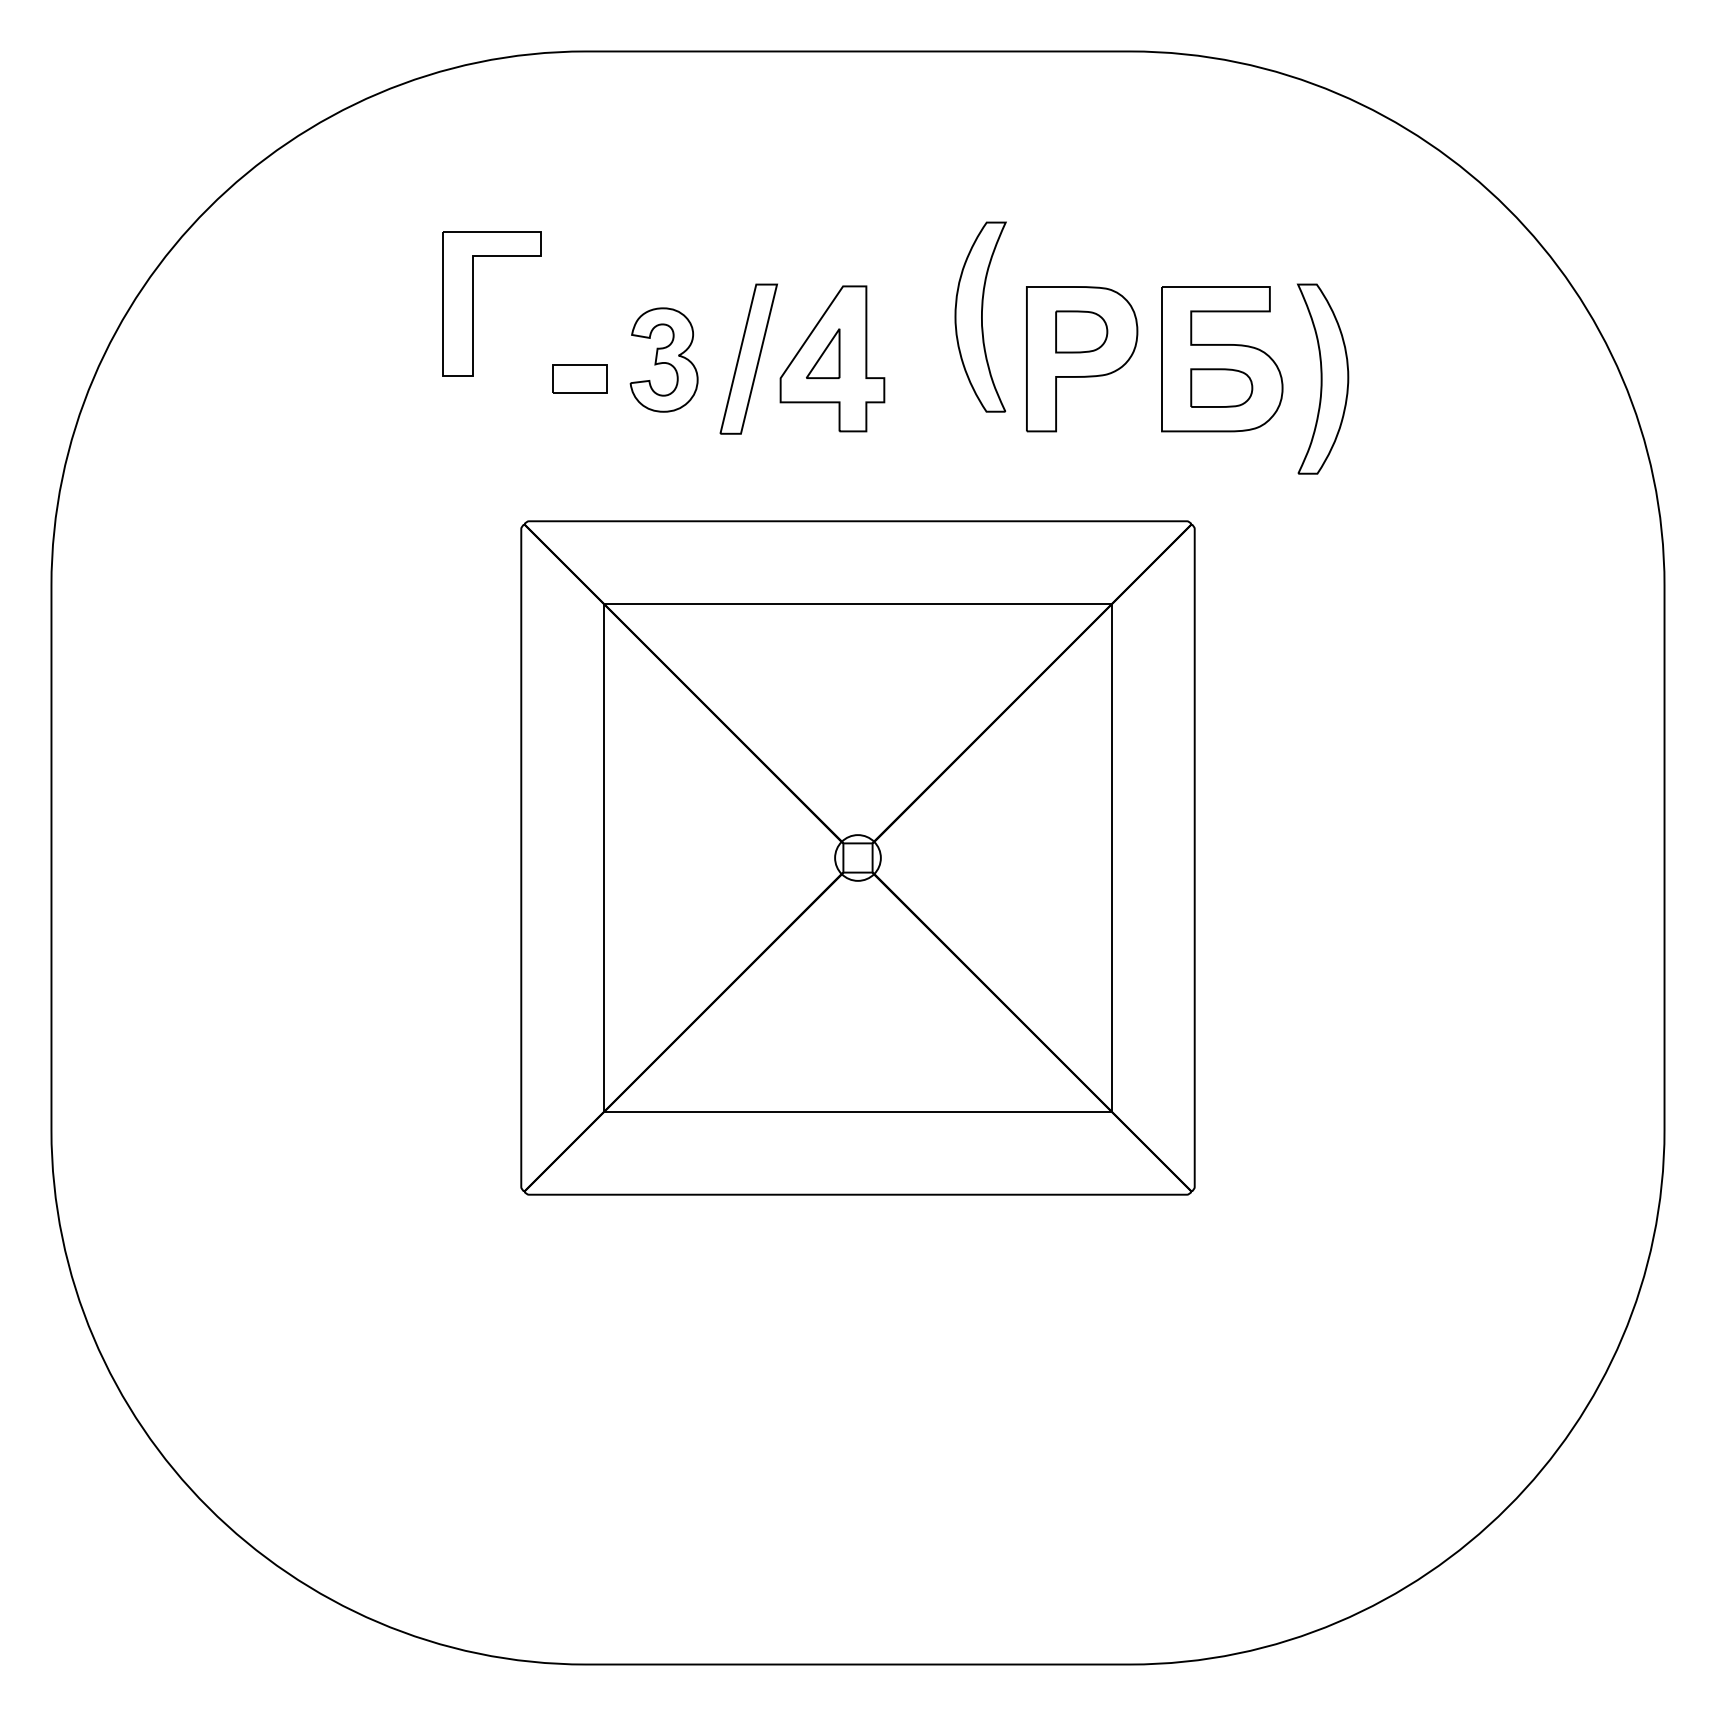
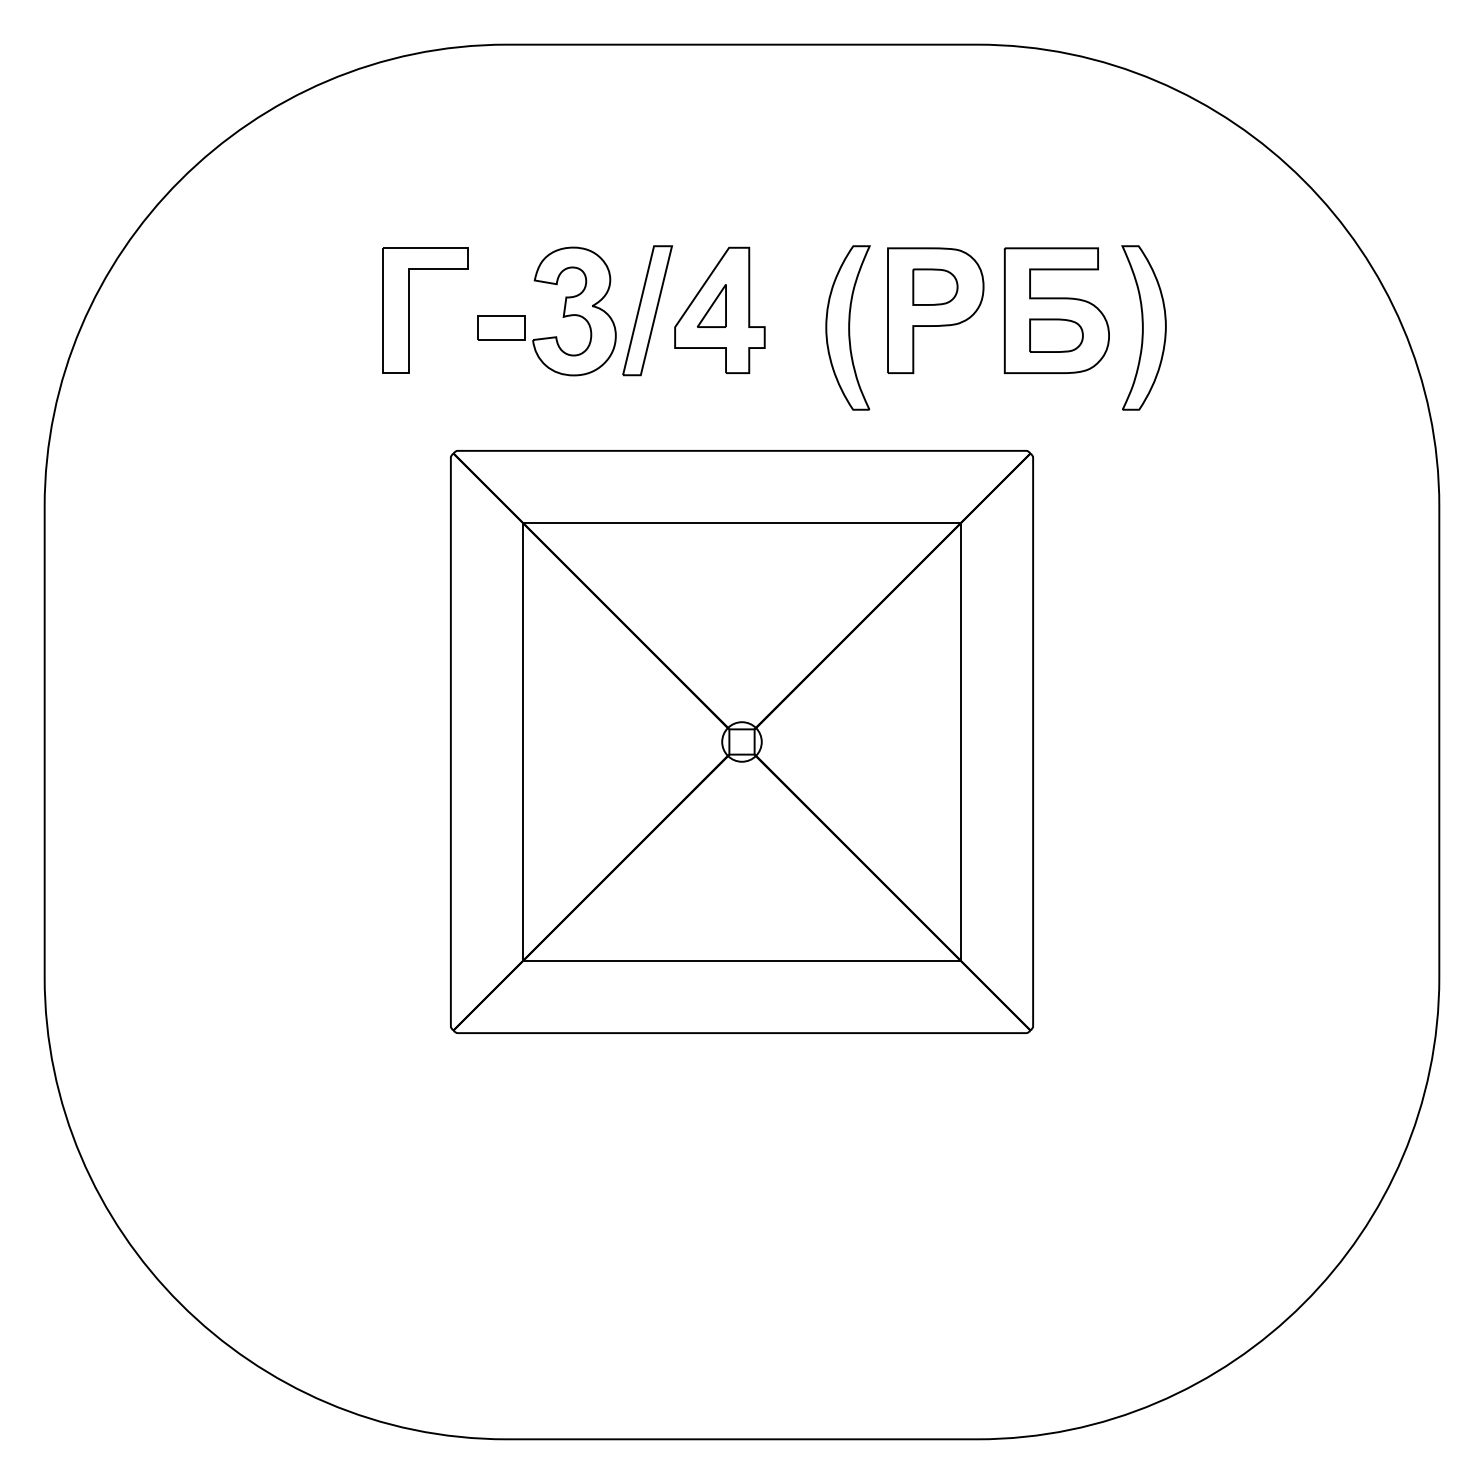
part: (473, 303) -> (409, 310), moved
part: (980, 316) -> (847, 327), moved
part: (663, 359) -> (573, 310), size x1.43

